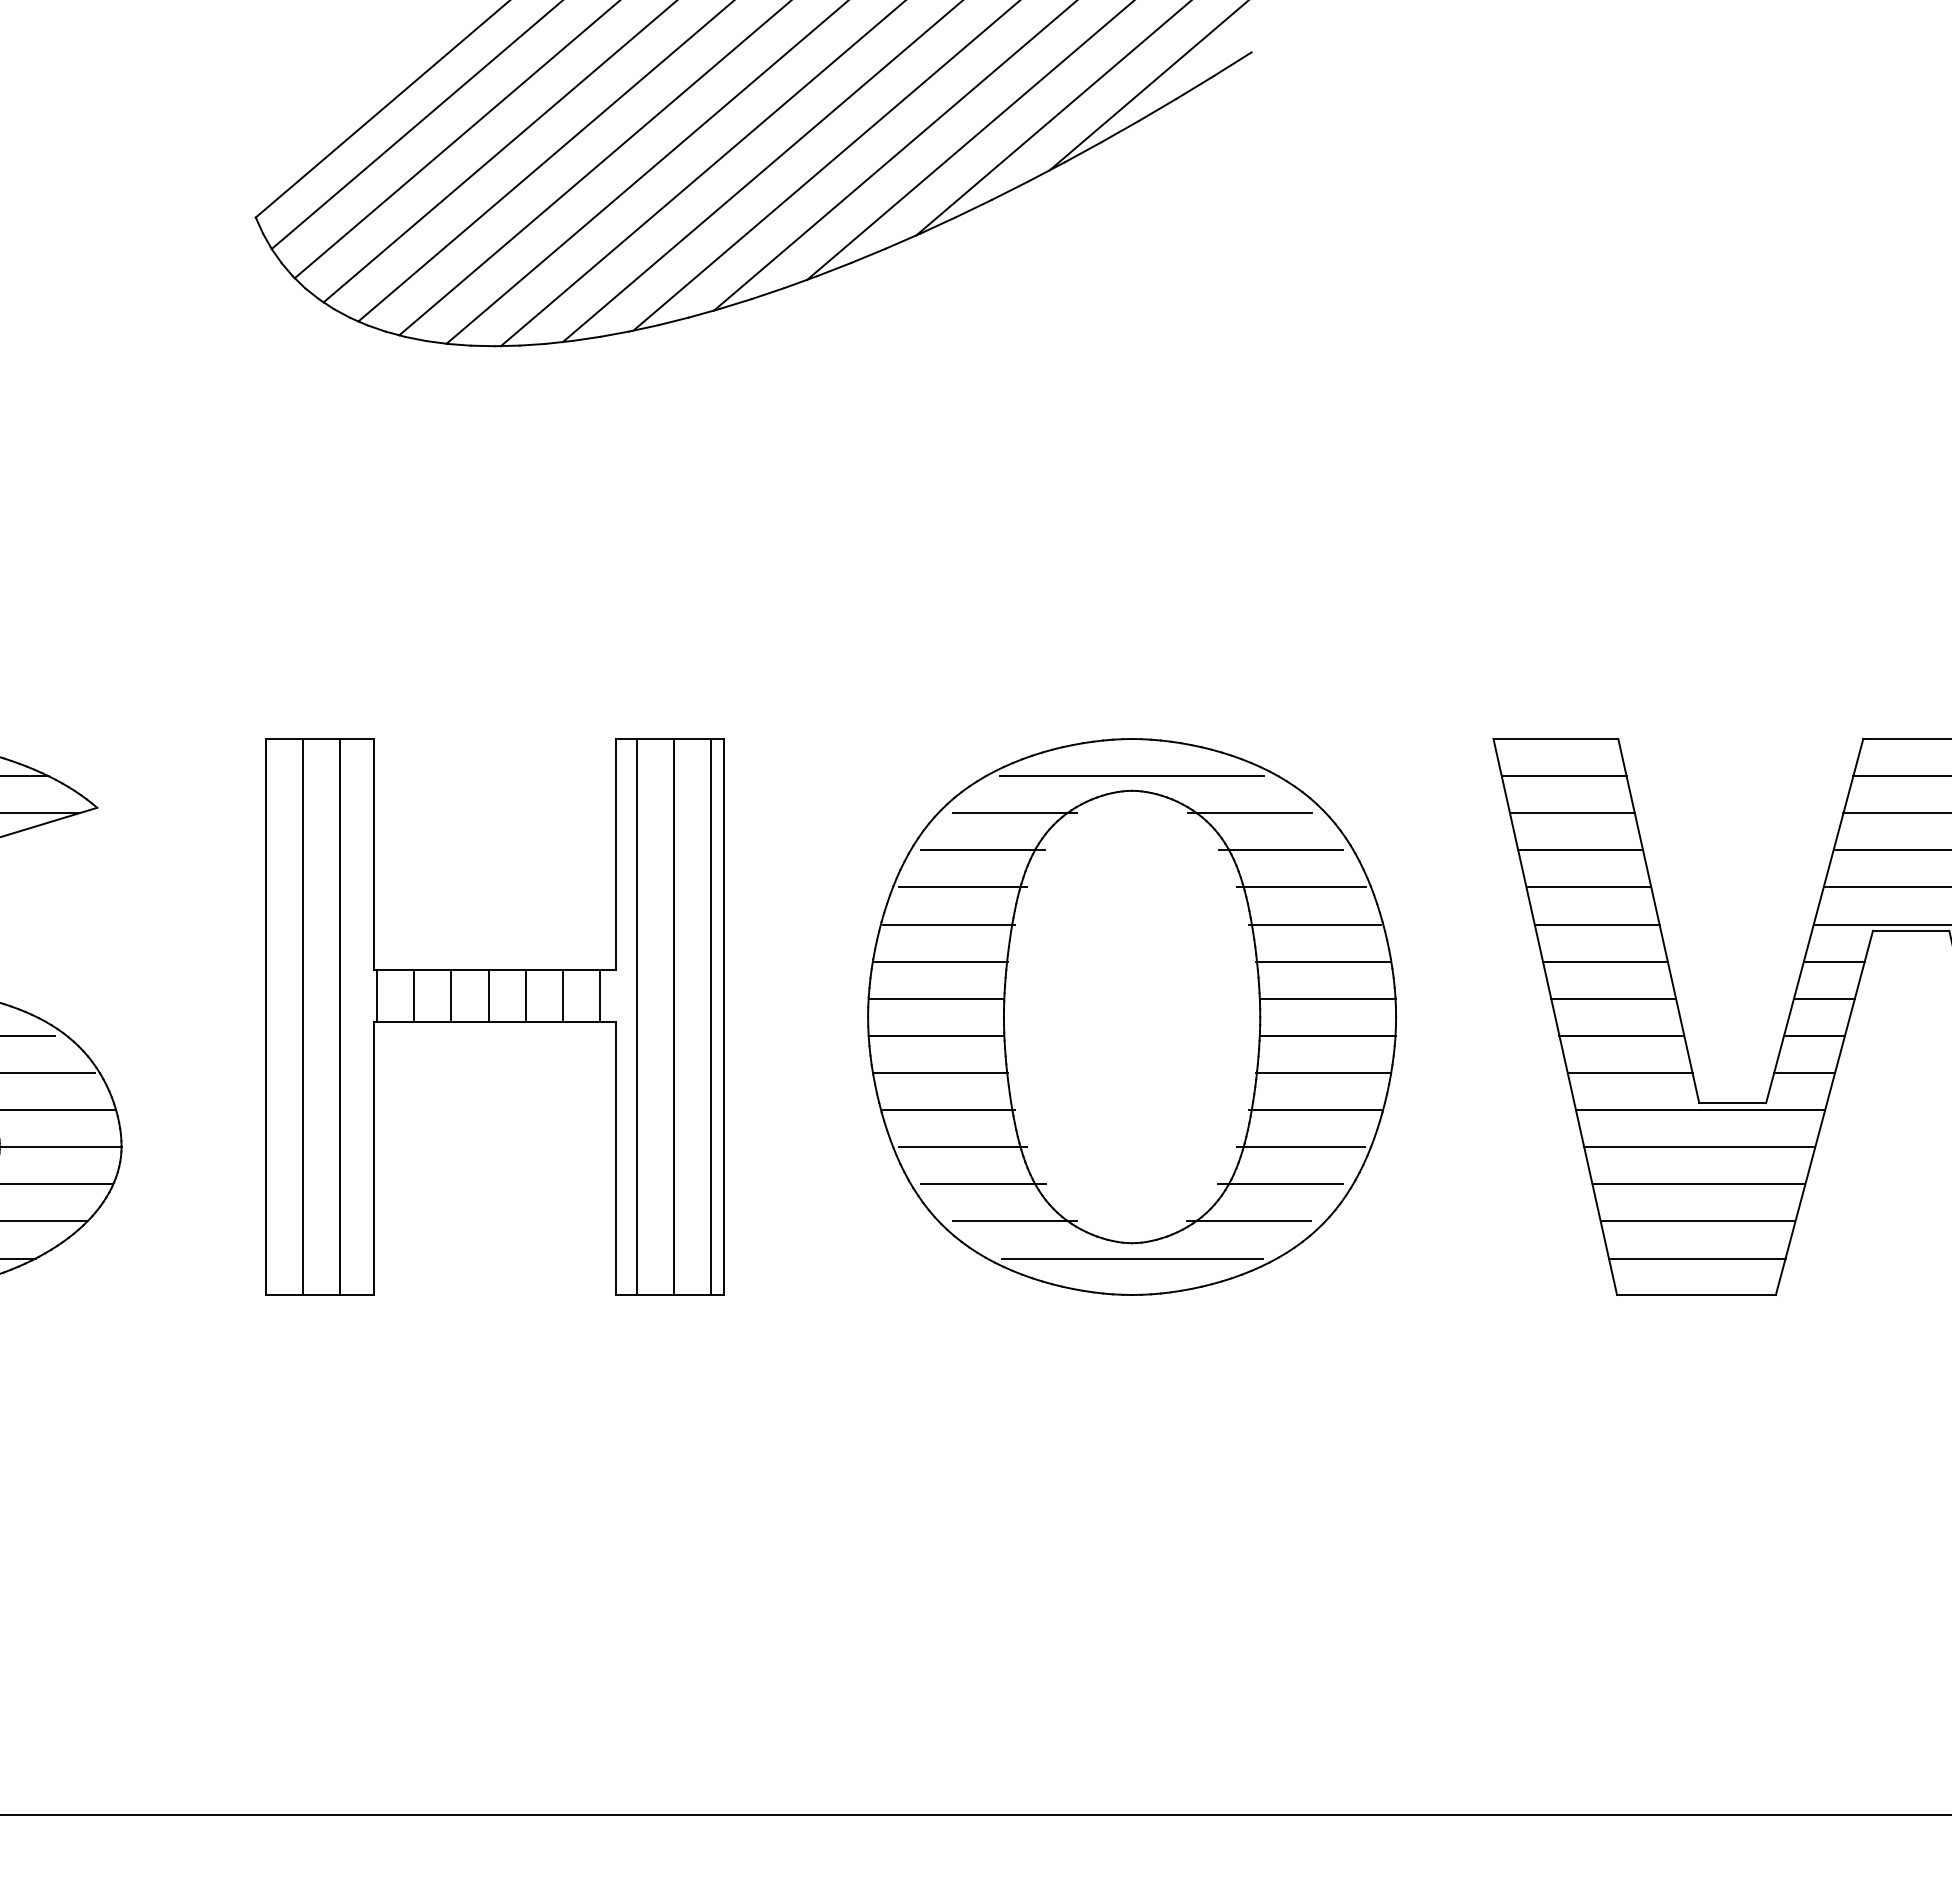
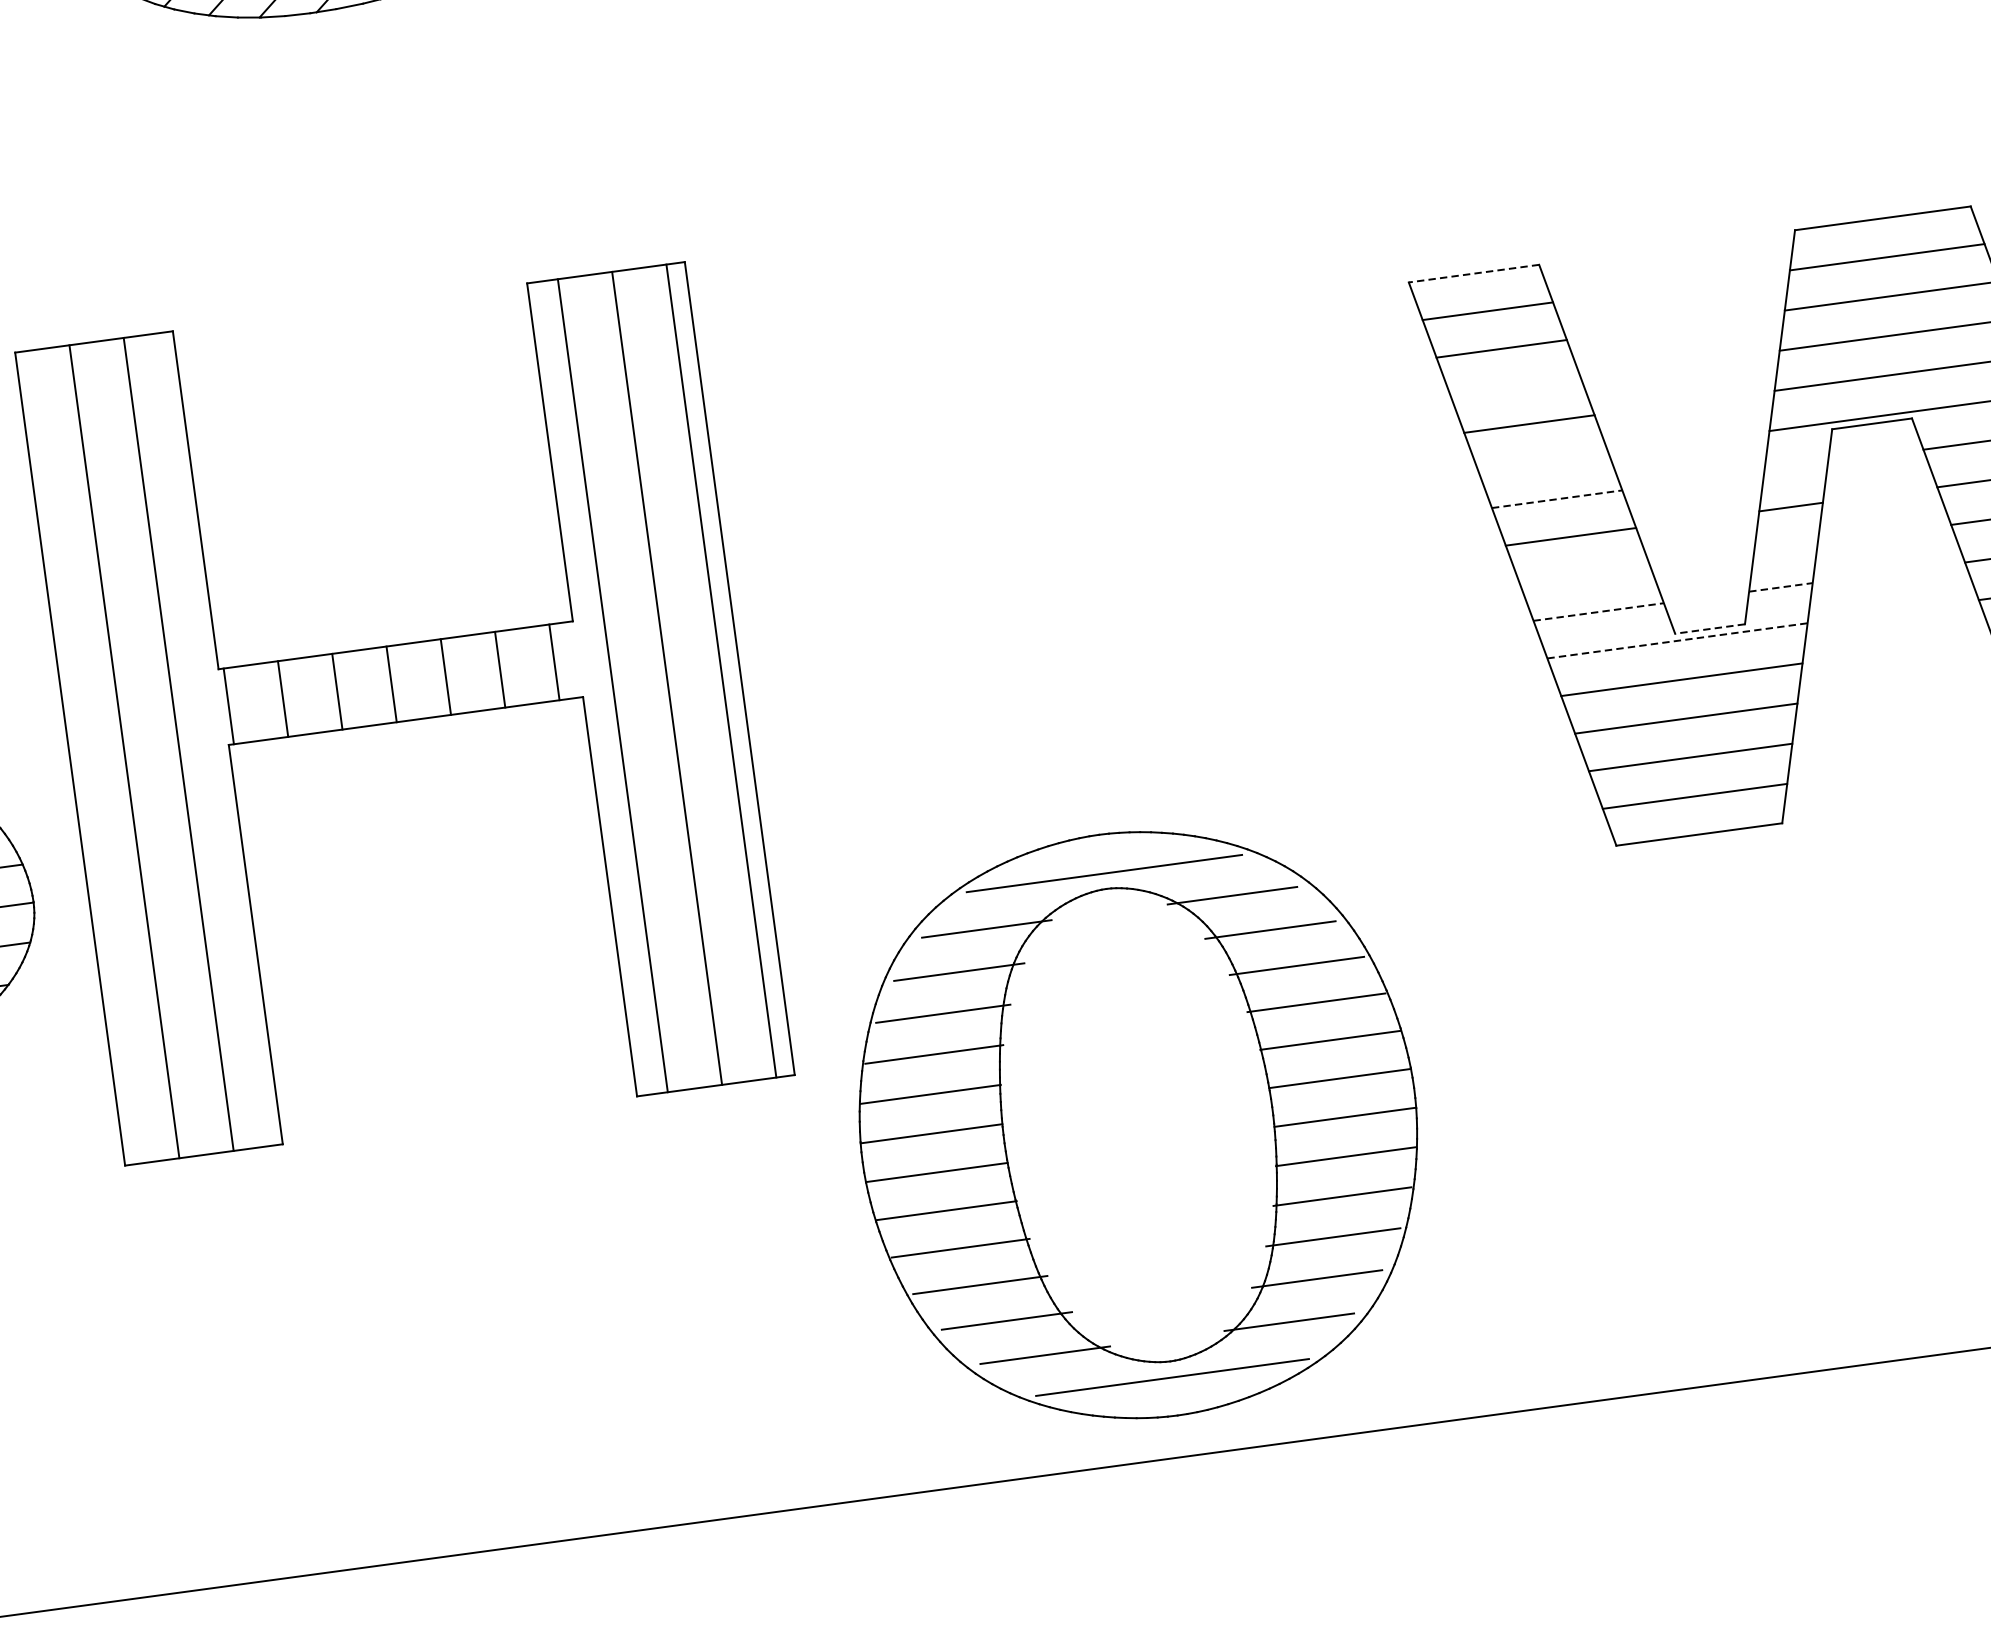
line: (1555, 738) -> (1473, 273), solid -> dashed
line: (1580, 850) -> (1515, 386), removed
line: (1596, 924) -> (1542, 461), removed
line: (1605, 961) -> (1557, 499), solid -> dashed
line: (1833, 961) -> (1795, 466), removed
part: (494, 1016) -> (404, 713), size x1.4
part: (1132, 1016) -> (1138, 1124), moved
line: (1621, 1035) -> (1584, 574), removed
line: (1814, 1035) -> (1785, 546), removed
line: (1630, 1073) -> (1599, 612), solid -> dashed
line: (1805, 1073) -> (1781, 587), solid -> dashed
line: (1732, 1103) -> (1709, 629), solid -> dashed
line: (1700, 1110) -> (1677, 641), solid -> dashed

